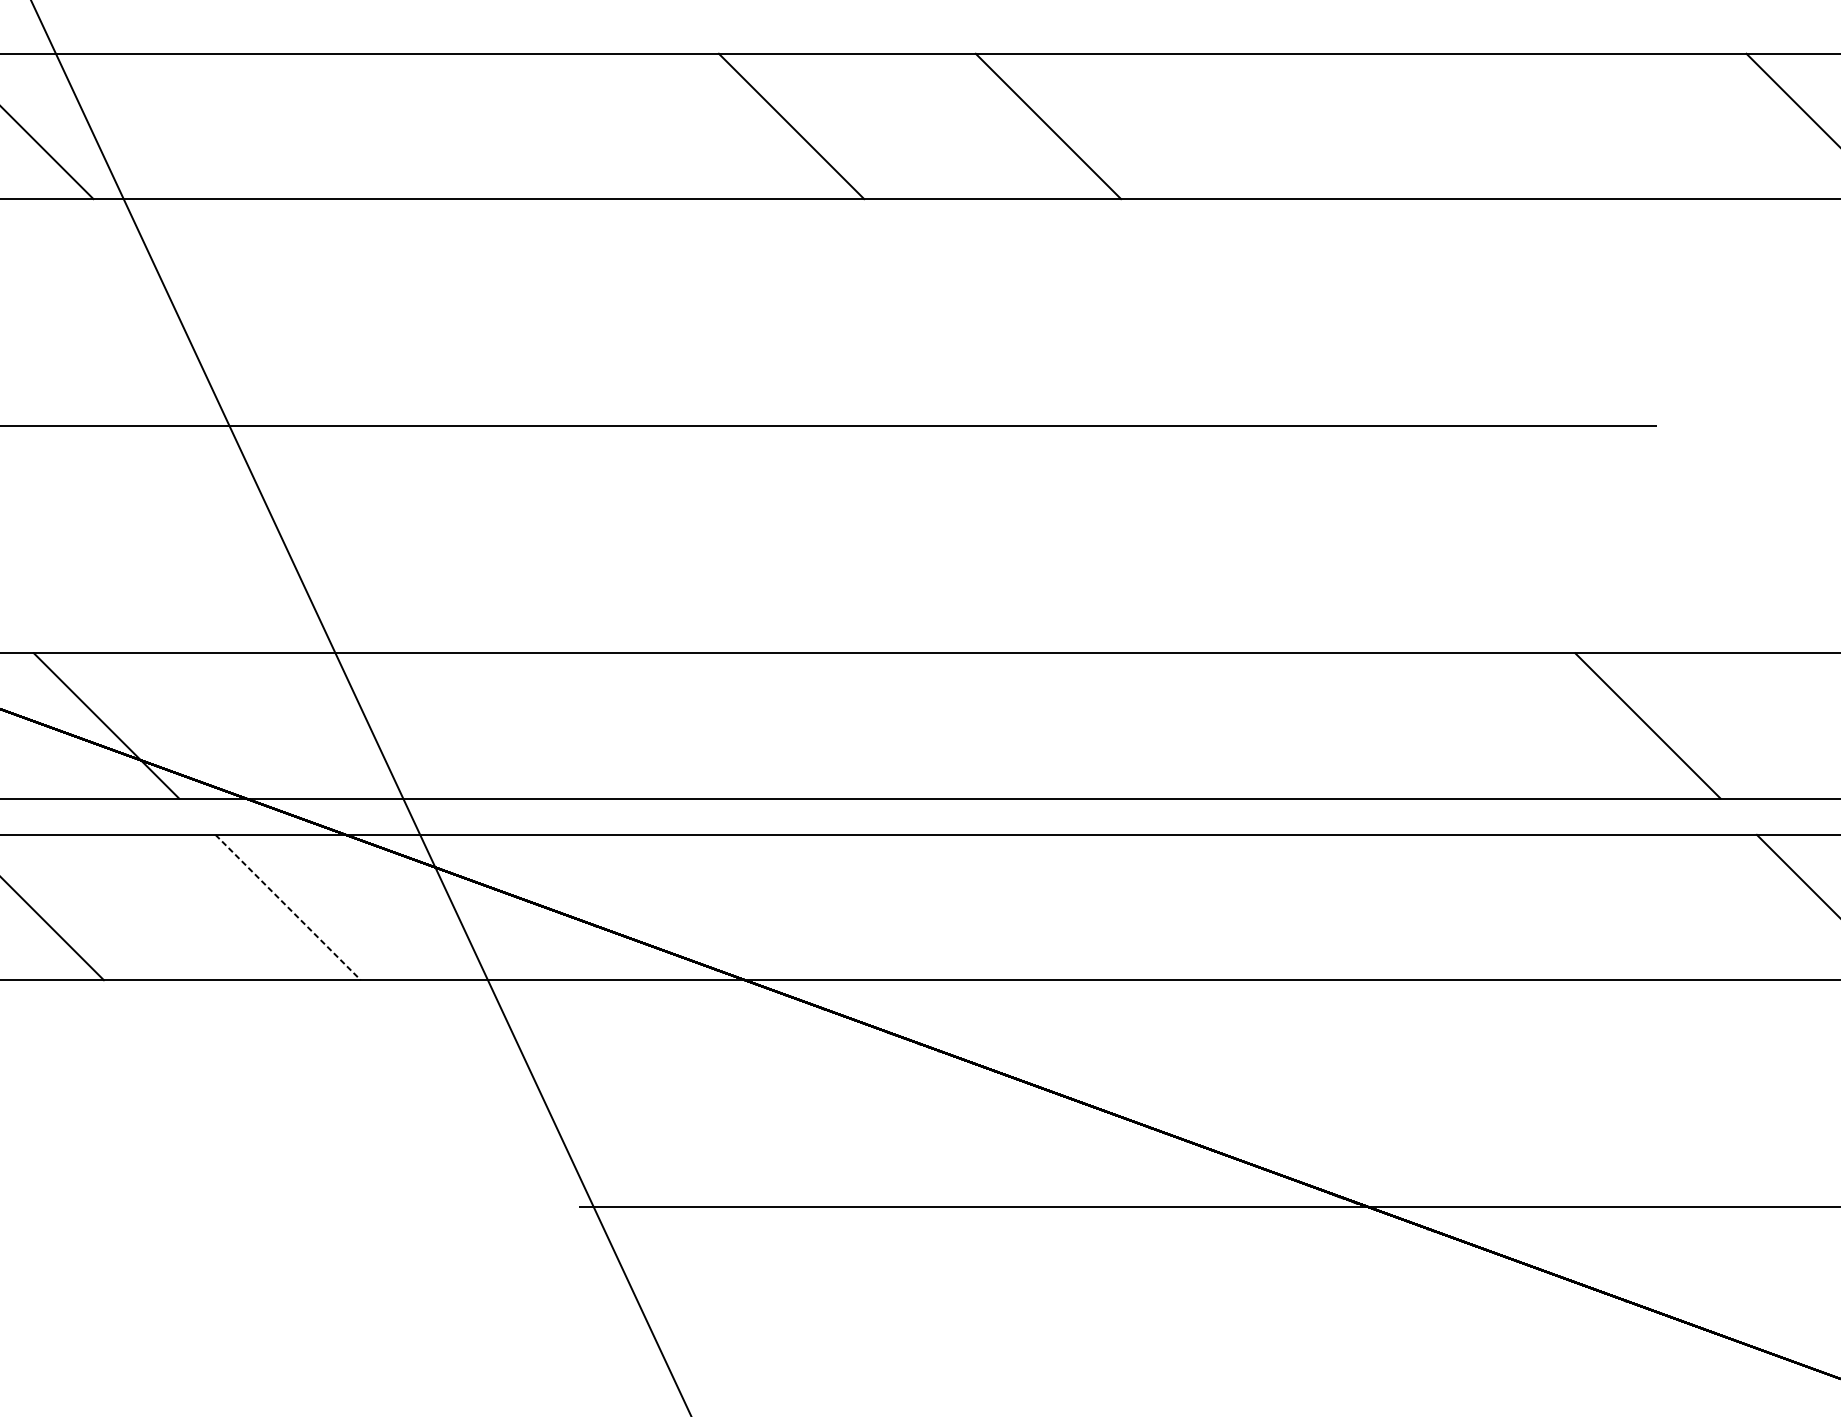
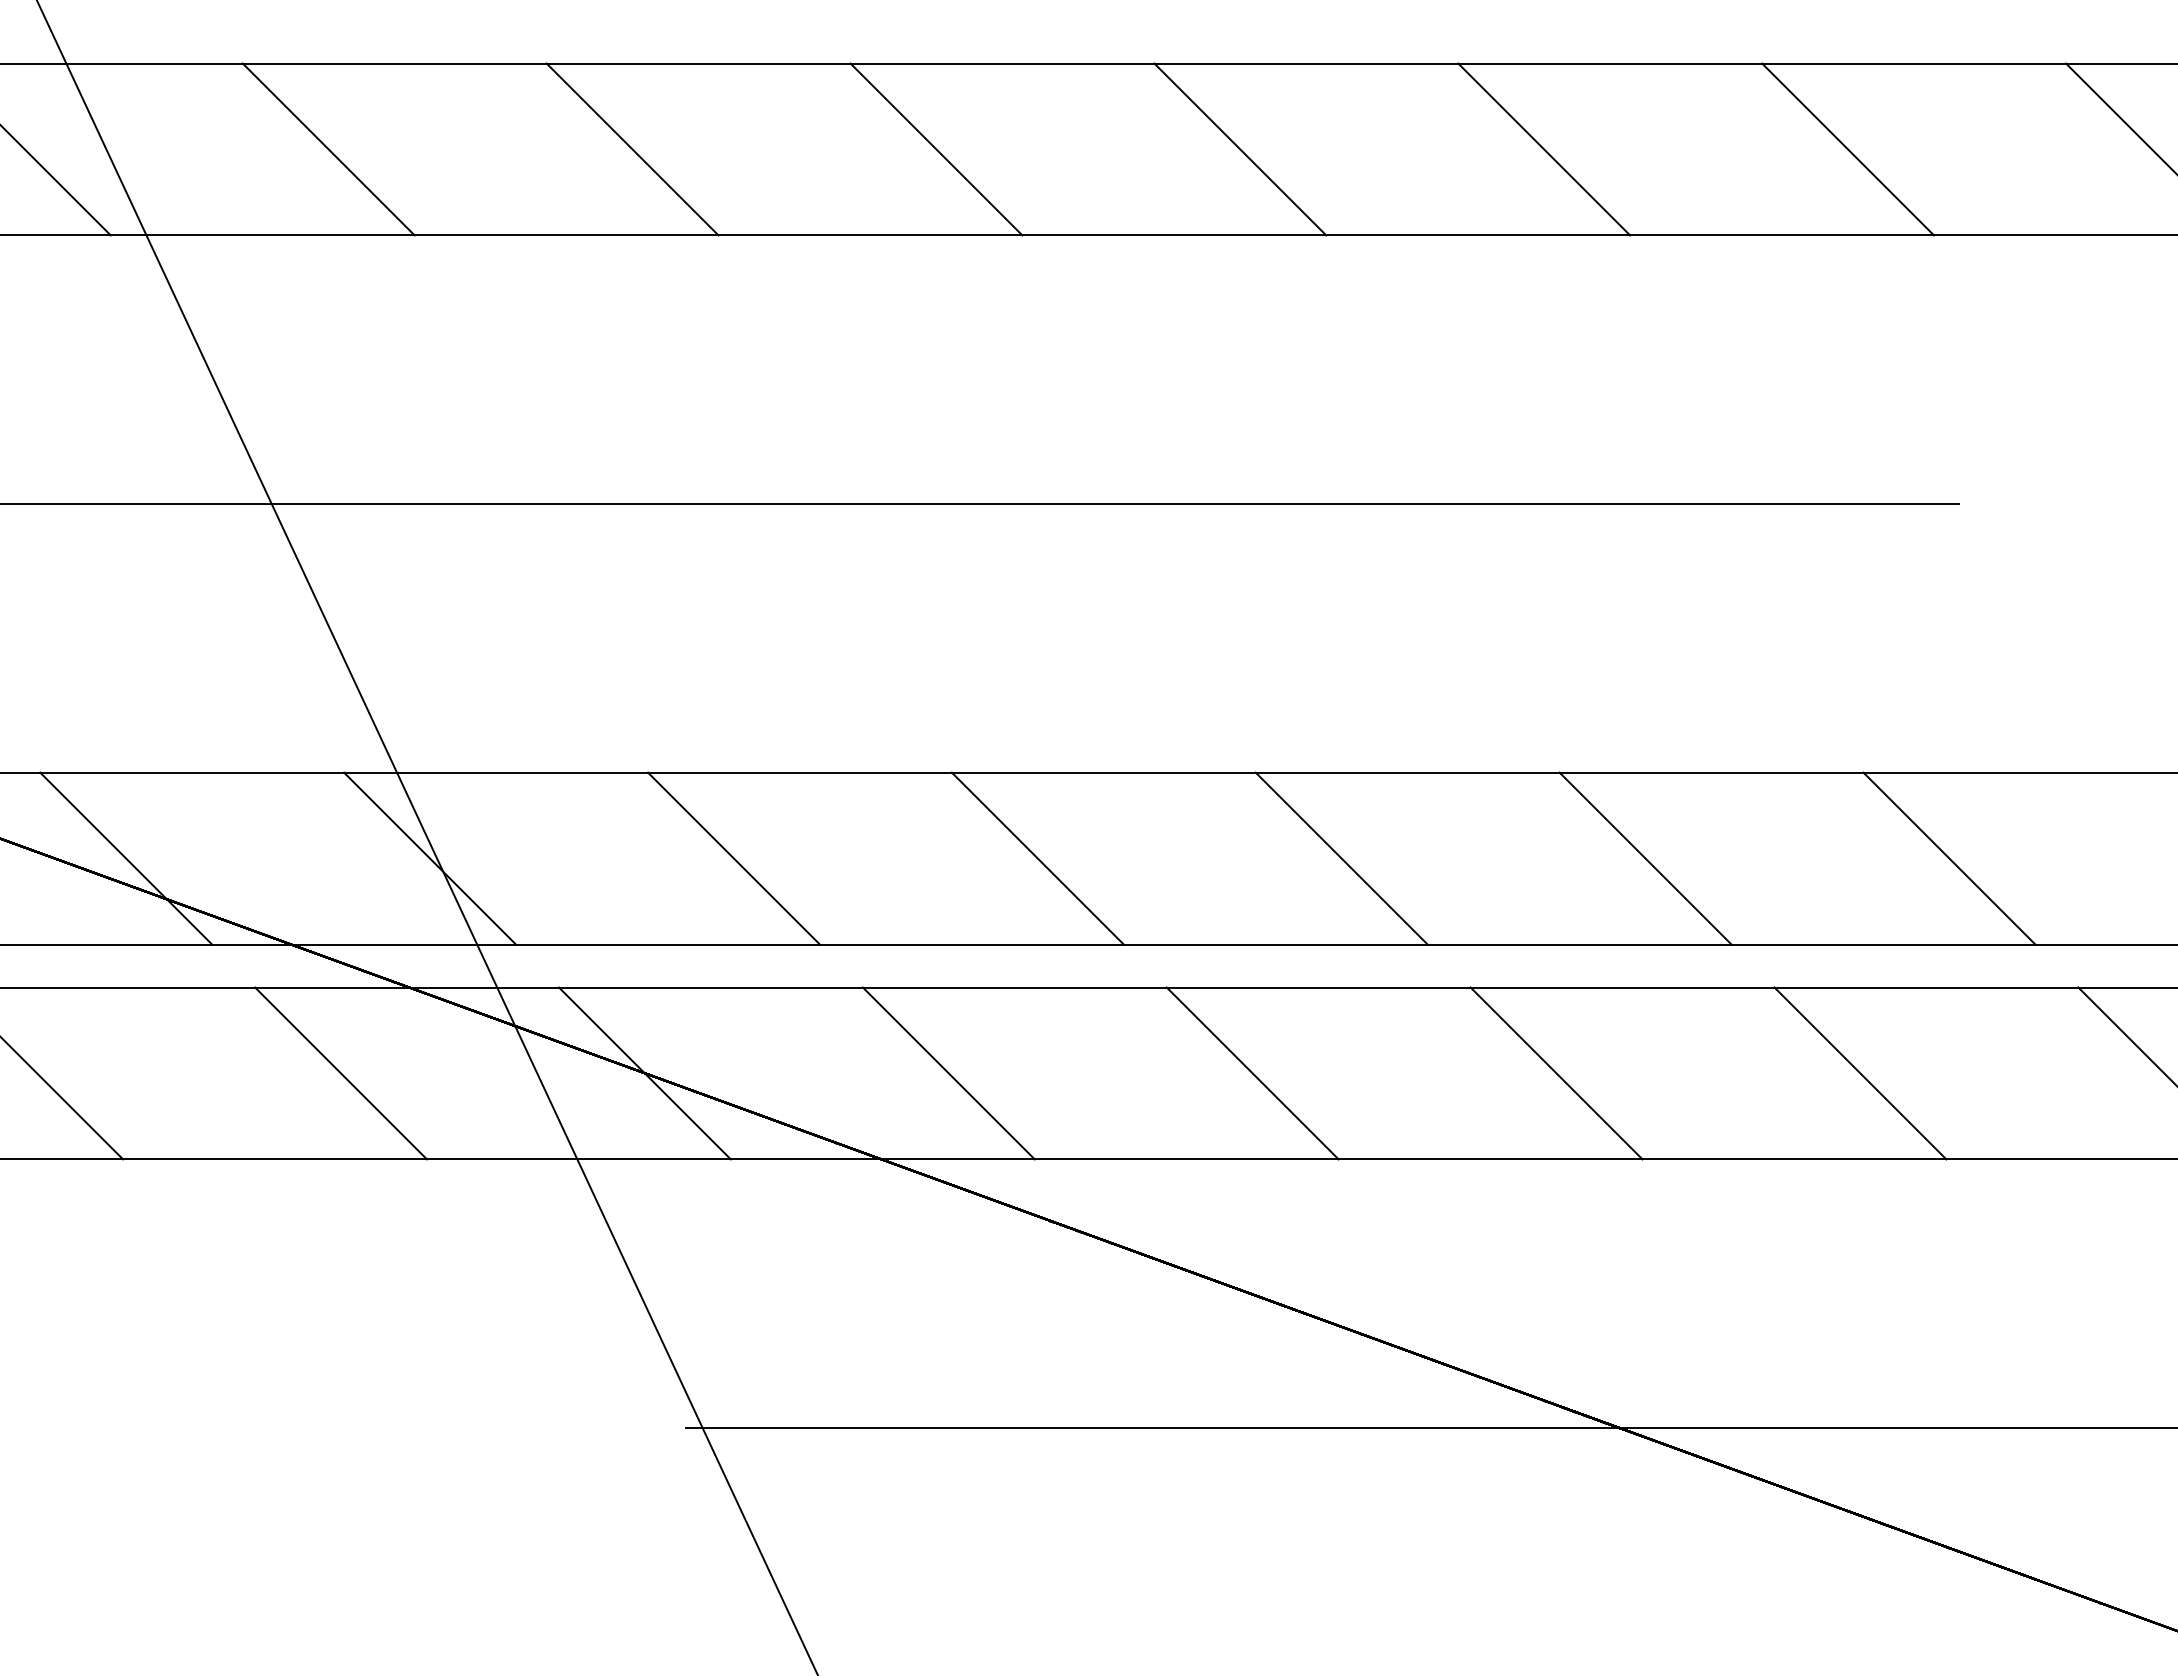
line: (277, 126) -> (328, 149), added
line: (534, 126) -> (632, 149), added
line: (1305, 126) -> (1544, 149), added
line: (1562, 126) -> (1848, 149), added
line: (362, 725) -> (429, 858), added
line: (619, 725) -> (733, 858), added
line: (876, 725) -> (1037, 858), added
line: (1133, 725) -> (1341, 858), added
line: (1390, 725) -> (1645, 858), added
line: (288, 907) -> (341, 1073), dashed -> solid
line: (544, 907) -> (644, 1073), added
line: (801, 907) -> (948, 1073), added
line: (1058, 907) -> (1252, 1073), added
line: (1315, 907) -> (1556, 1073), added
line: (1572, 907) -> (1860, 1073), added

